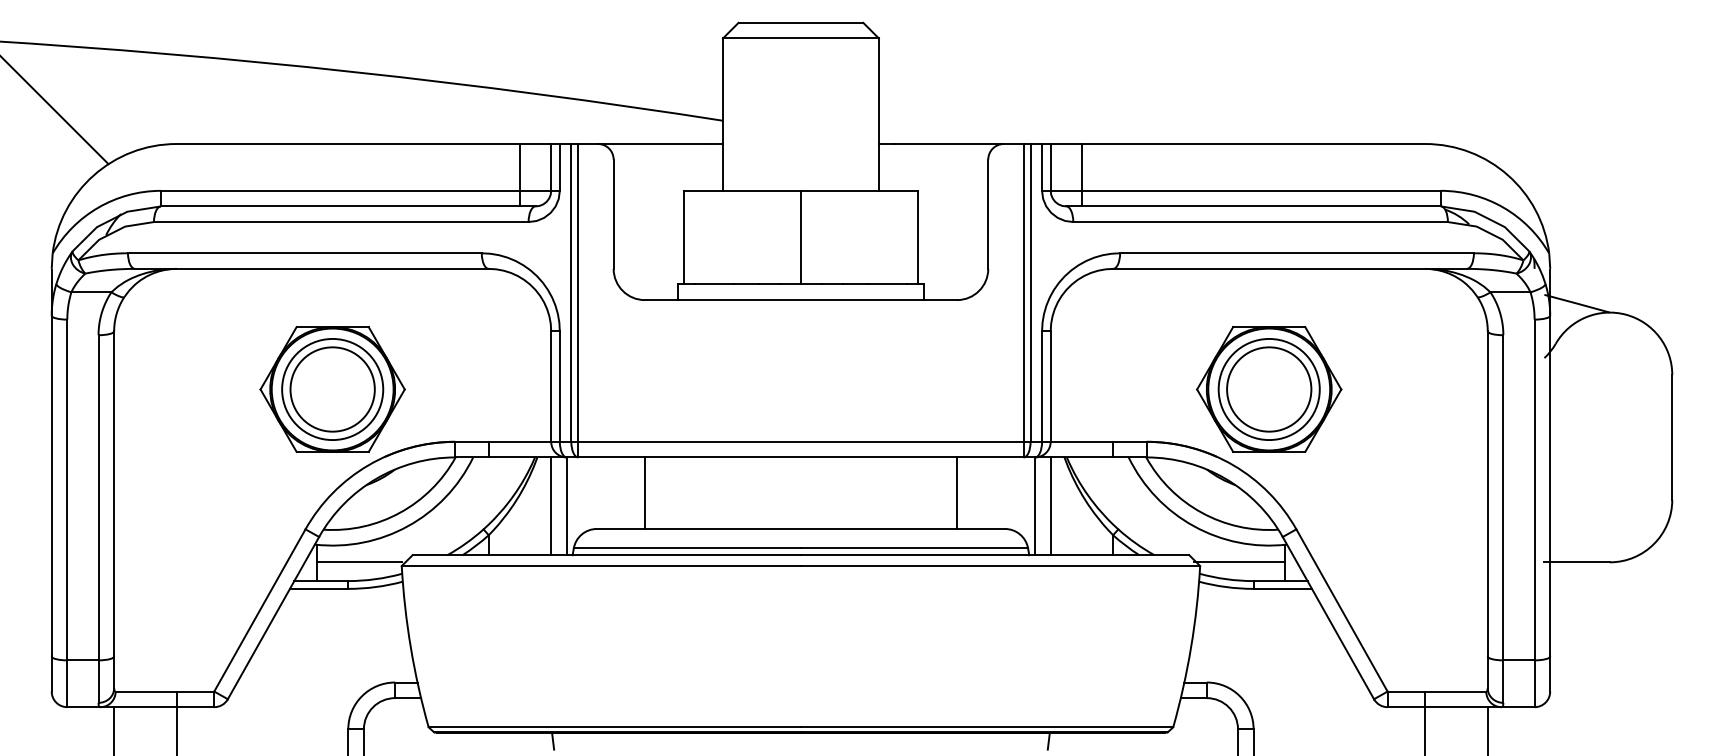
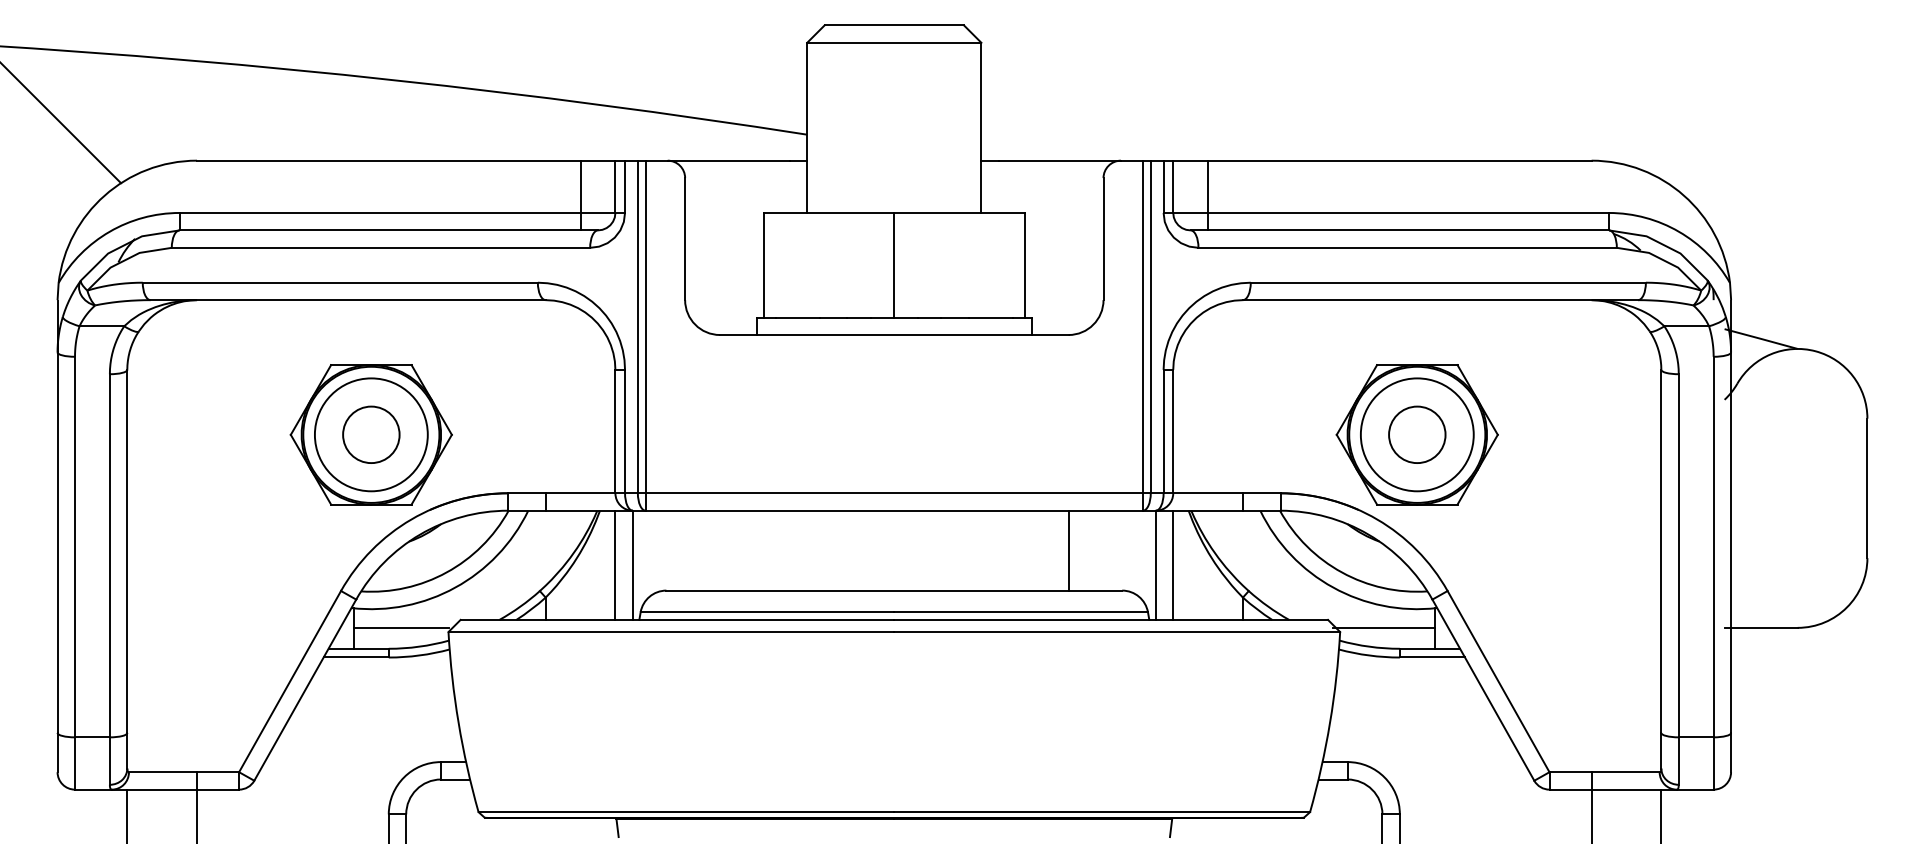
circle: (332, 389) -> (371, 434), size x0.6
circle: (1269, 389) -> (1417, 434), size x0.6
line: (644, 492) -> (719, 549), removed

